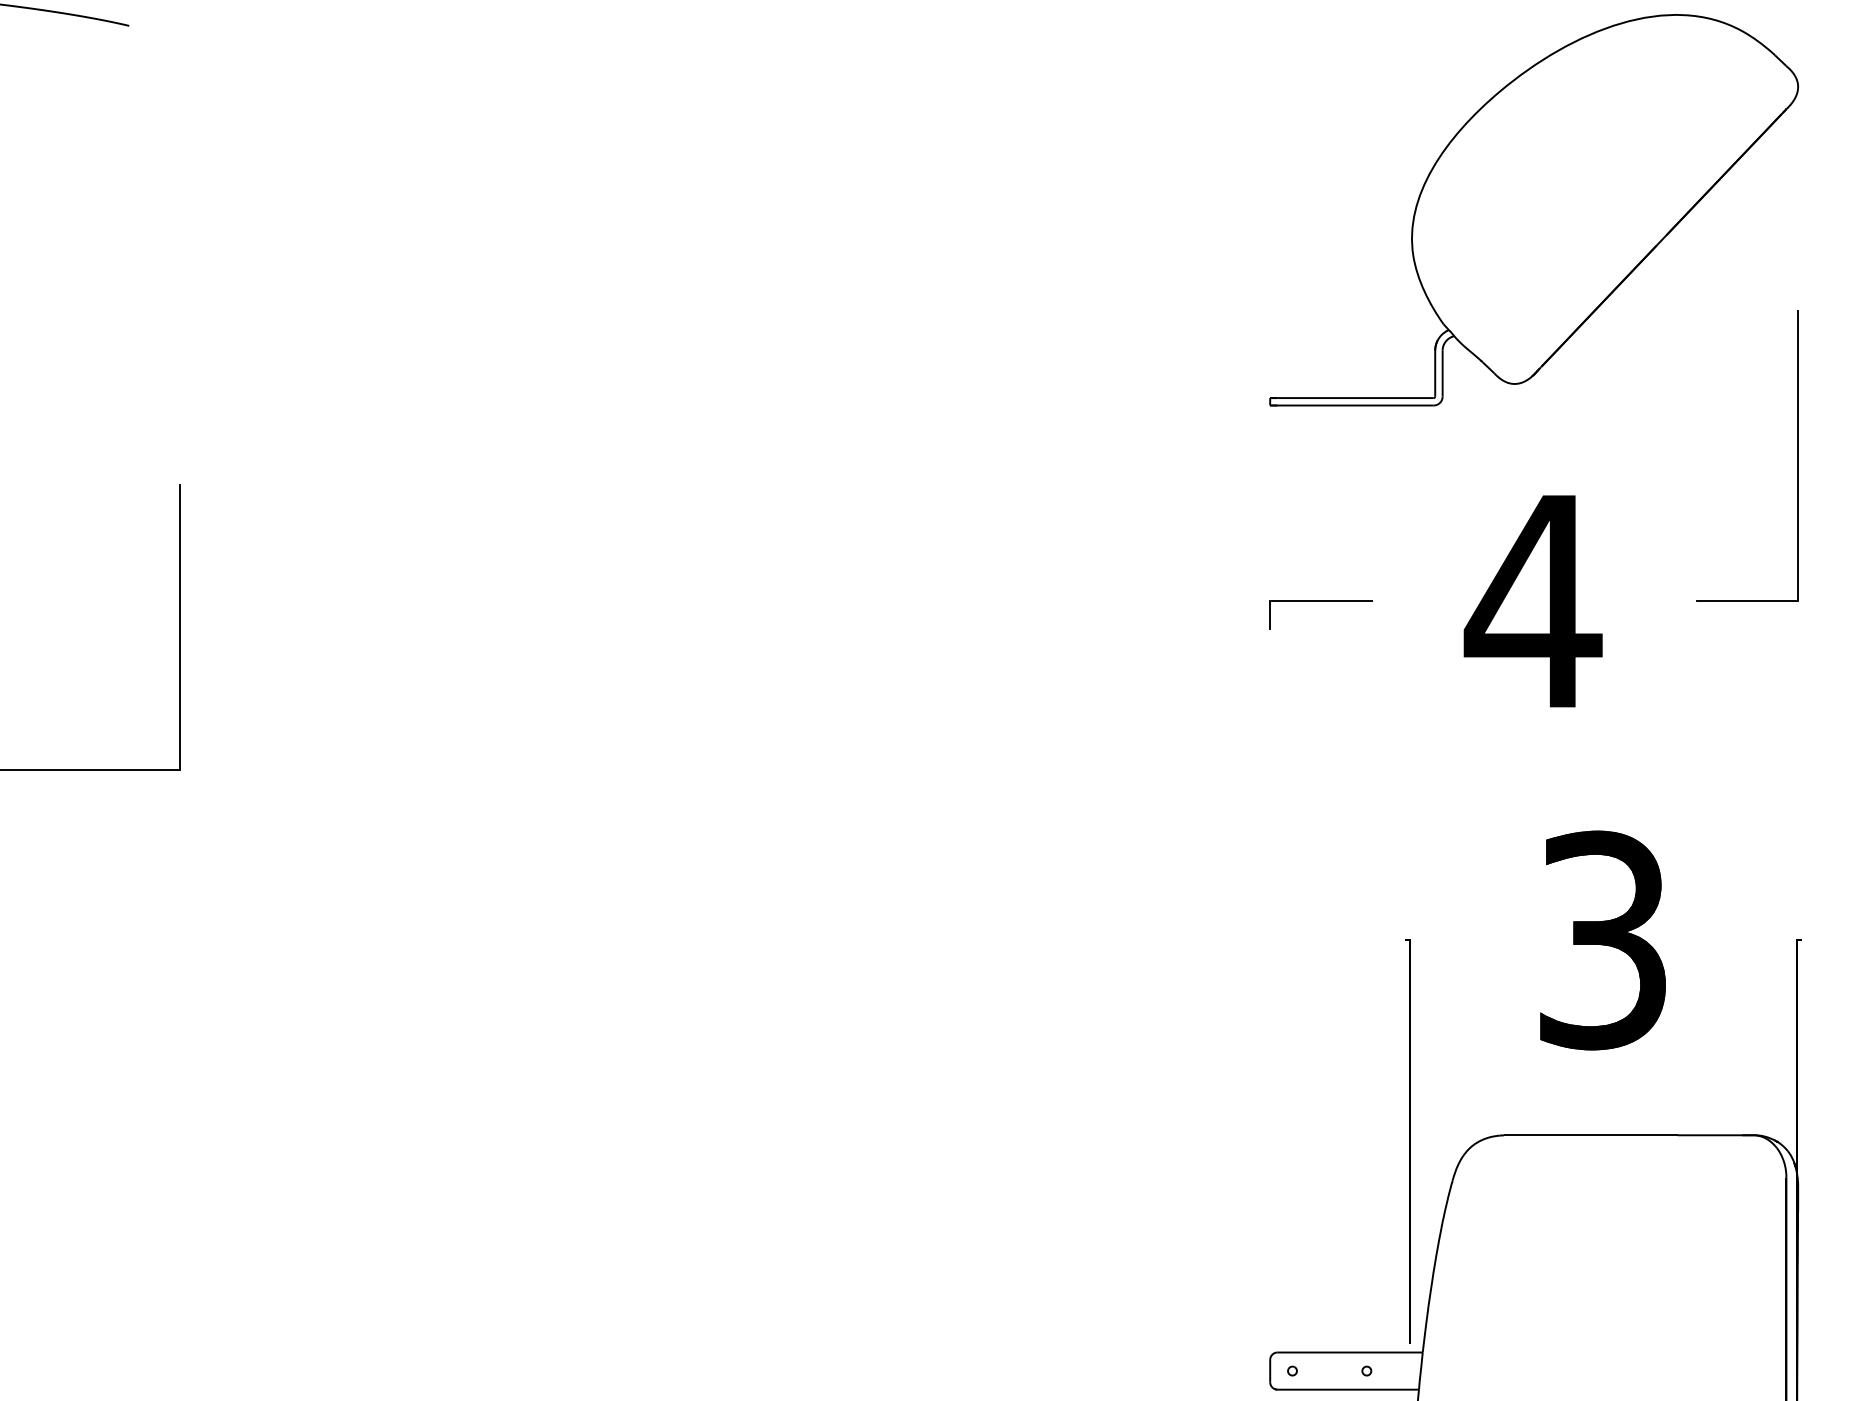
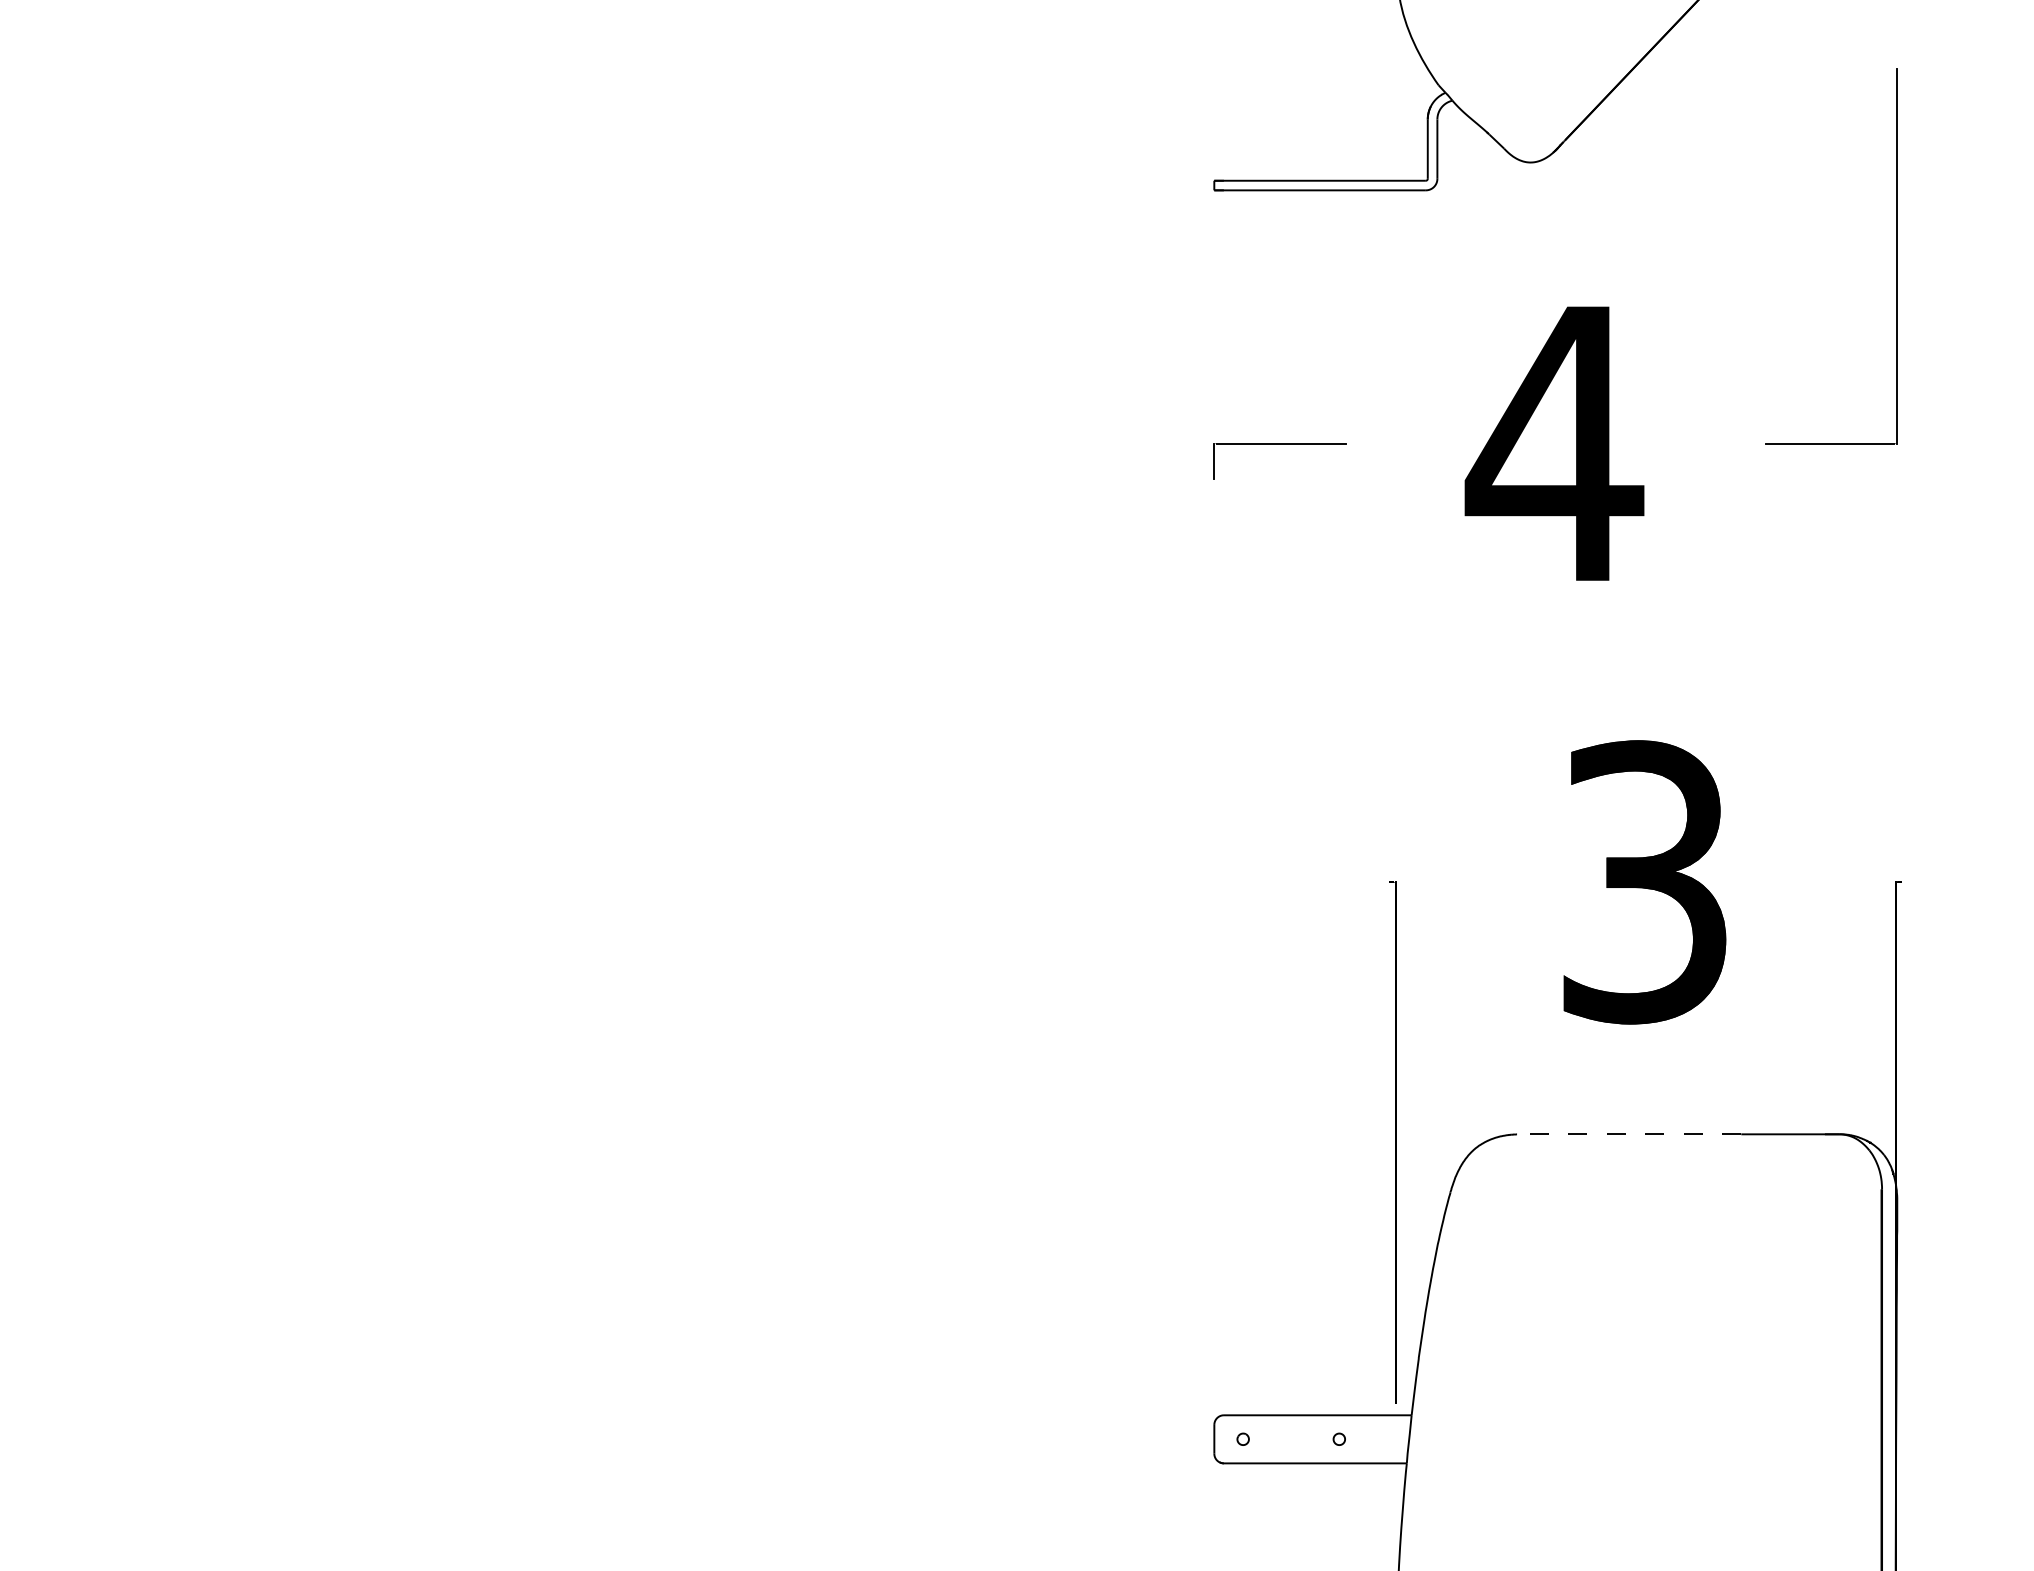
line: (1590, 1135) -> (1628, 1134), solid -> dashed

